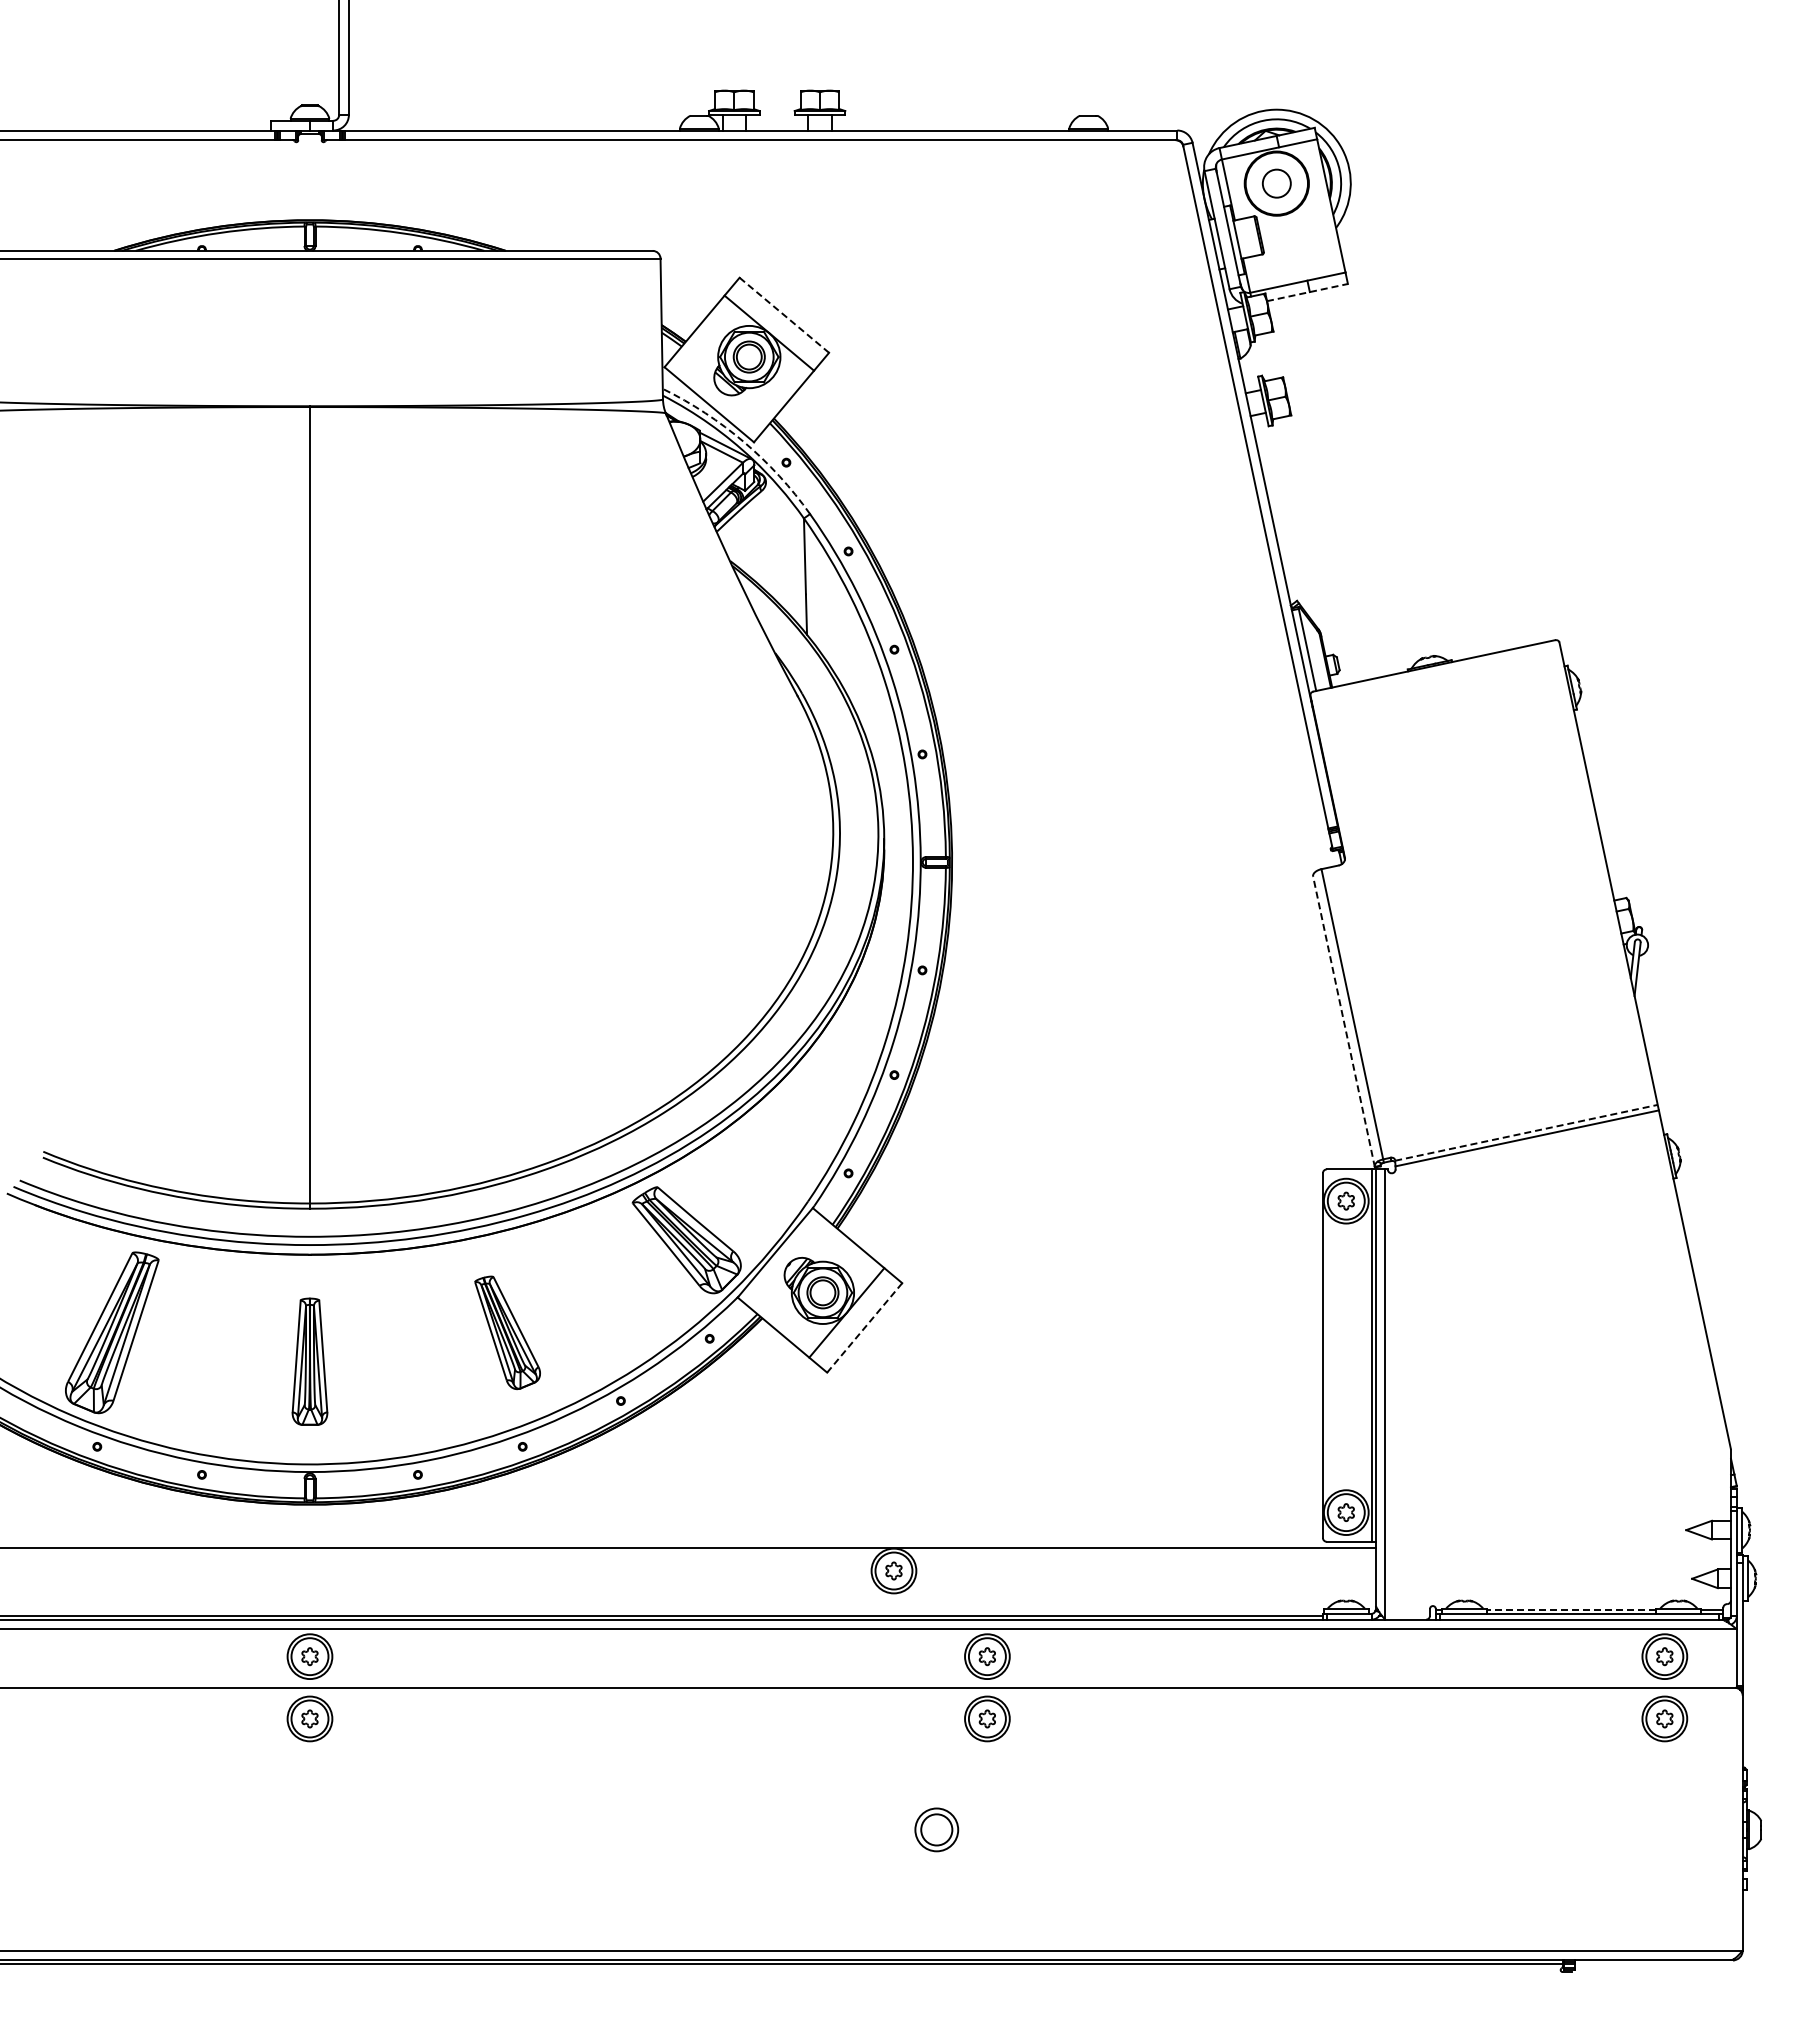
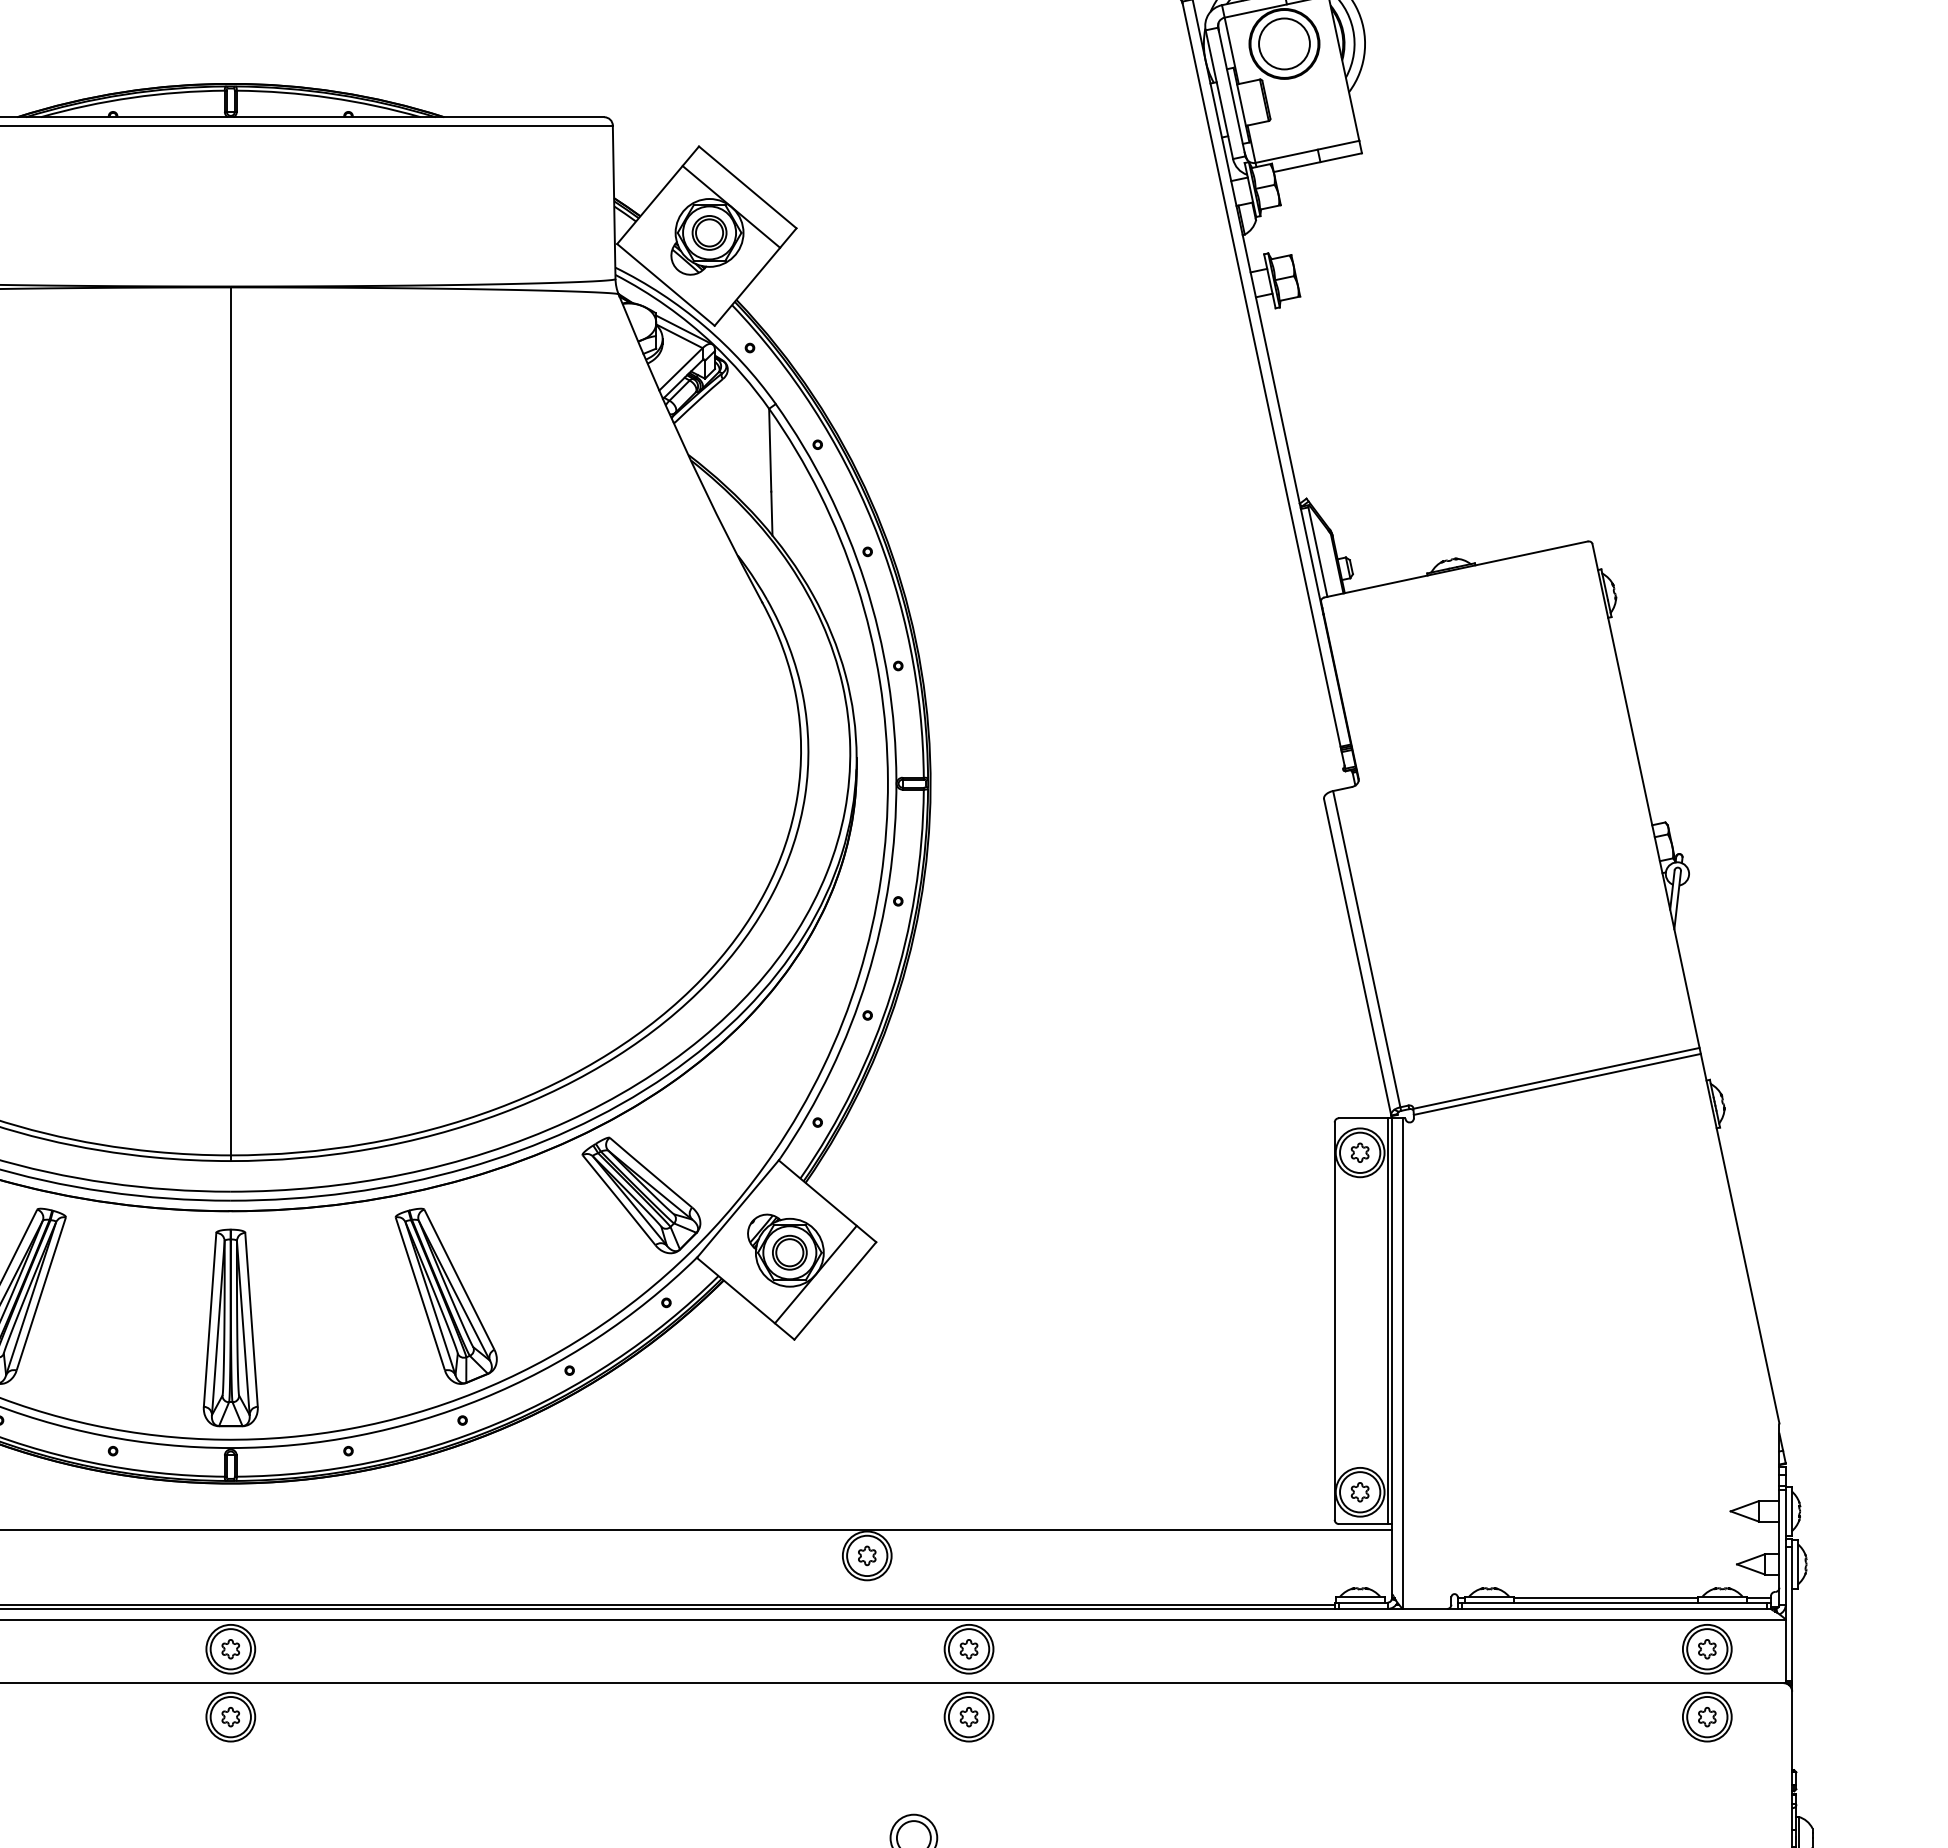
circle: (1276, 183) -> (1284, 43), size x1.67
line: (1307, 292) -> (1317, 162), dashed -> solid
line: (784, 315) -> (747, 187), dashed -> solid
arc: (744, 442) -> (704, 326), dashed -> solid
line: (1344, 1022) -> (1358, 958), dashed -> solid
line: (1526, 1132) -> (1556, 1078), dashed -> solid
line: (864, 1328) -> (835, 1291), dashed -> solid
part: (507, 1332) -> (446, 1295), size x1.43
part: (309, 1361) -> (230, 1327), size x1.43
line: (1571, 1609) -> (1605, 1597), dashed -> solid

